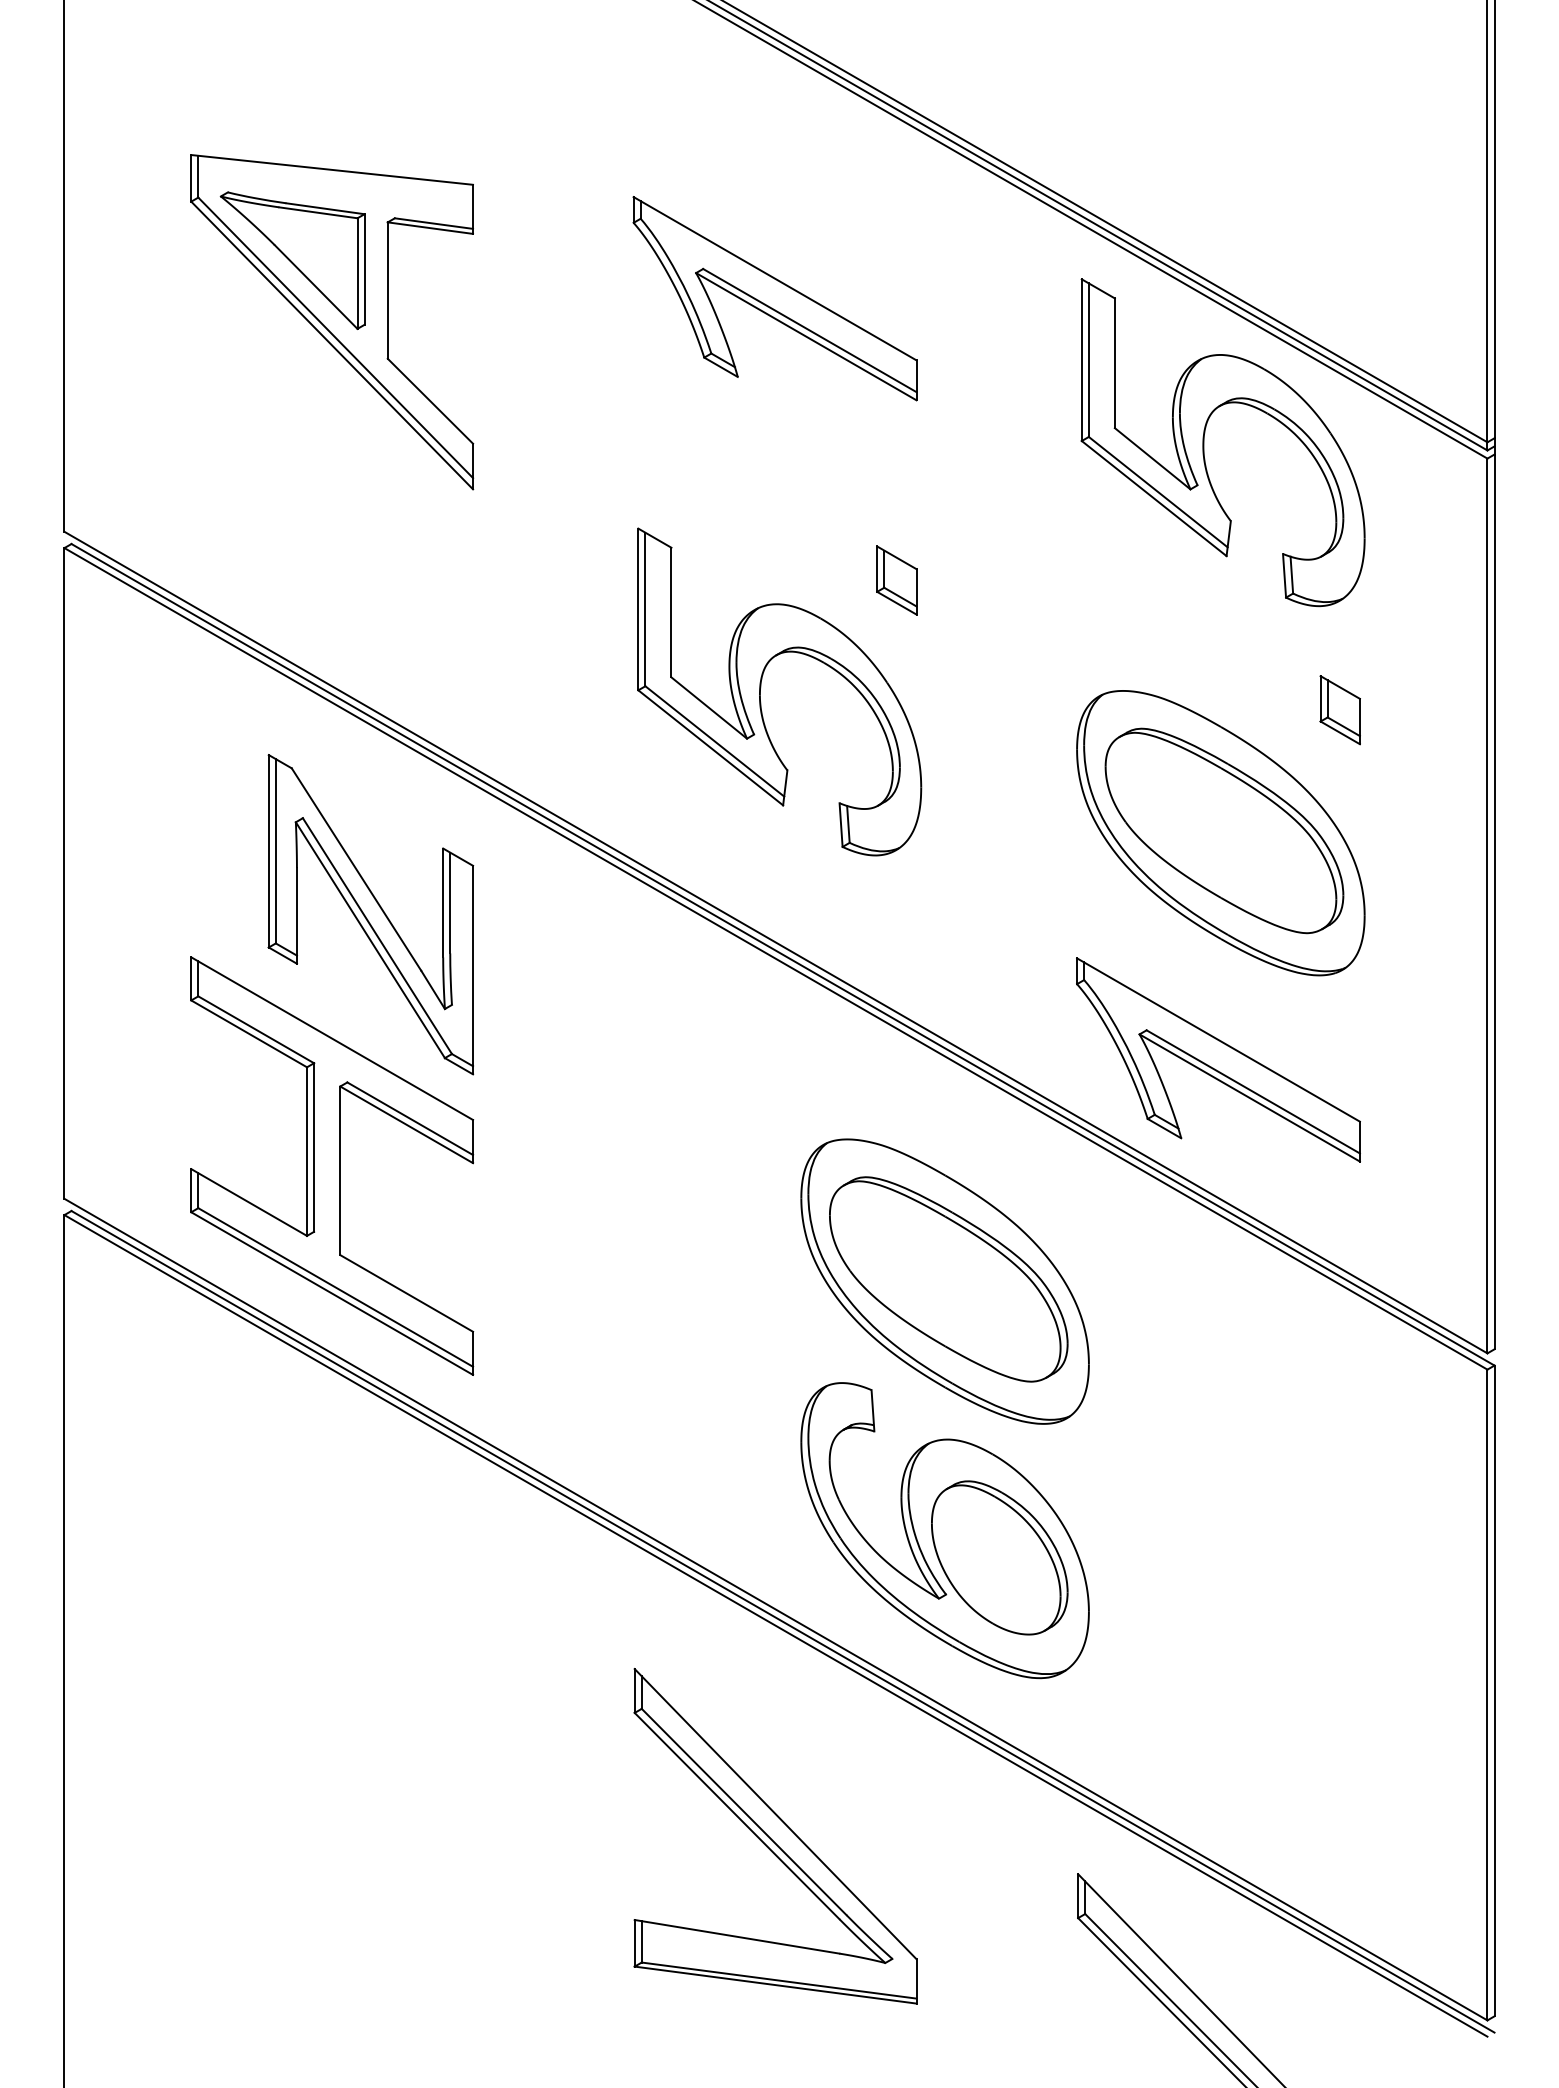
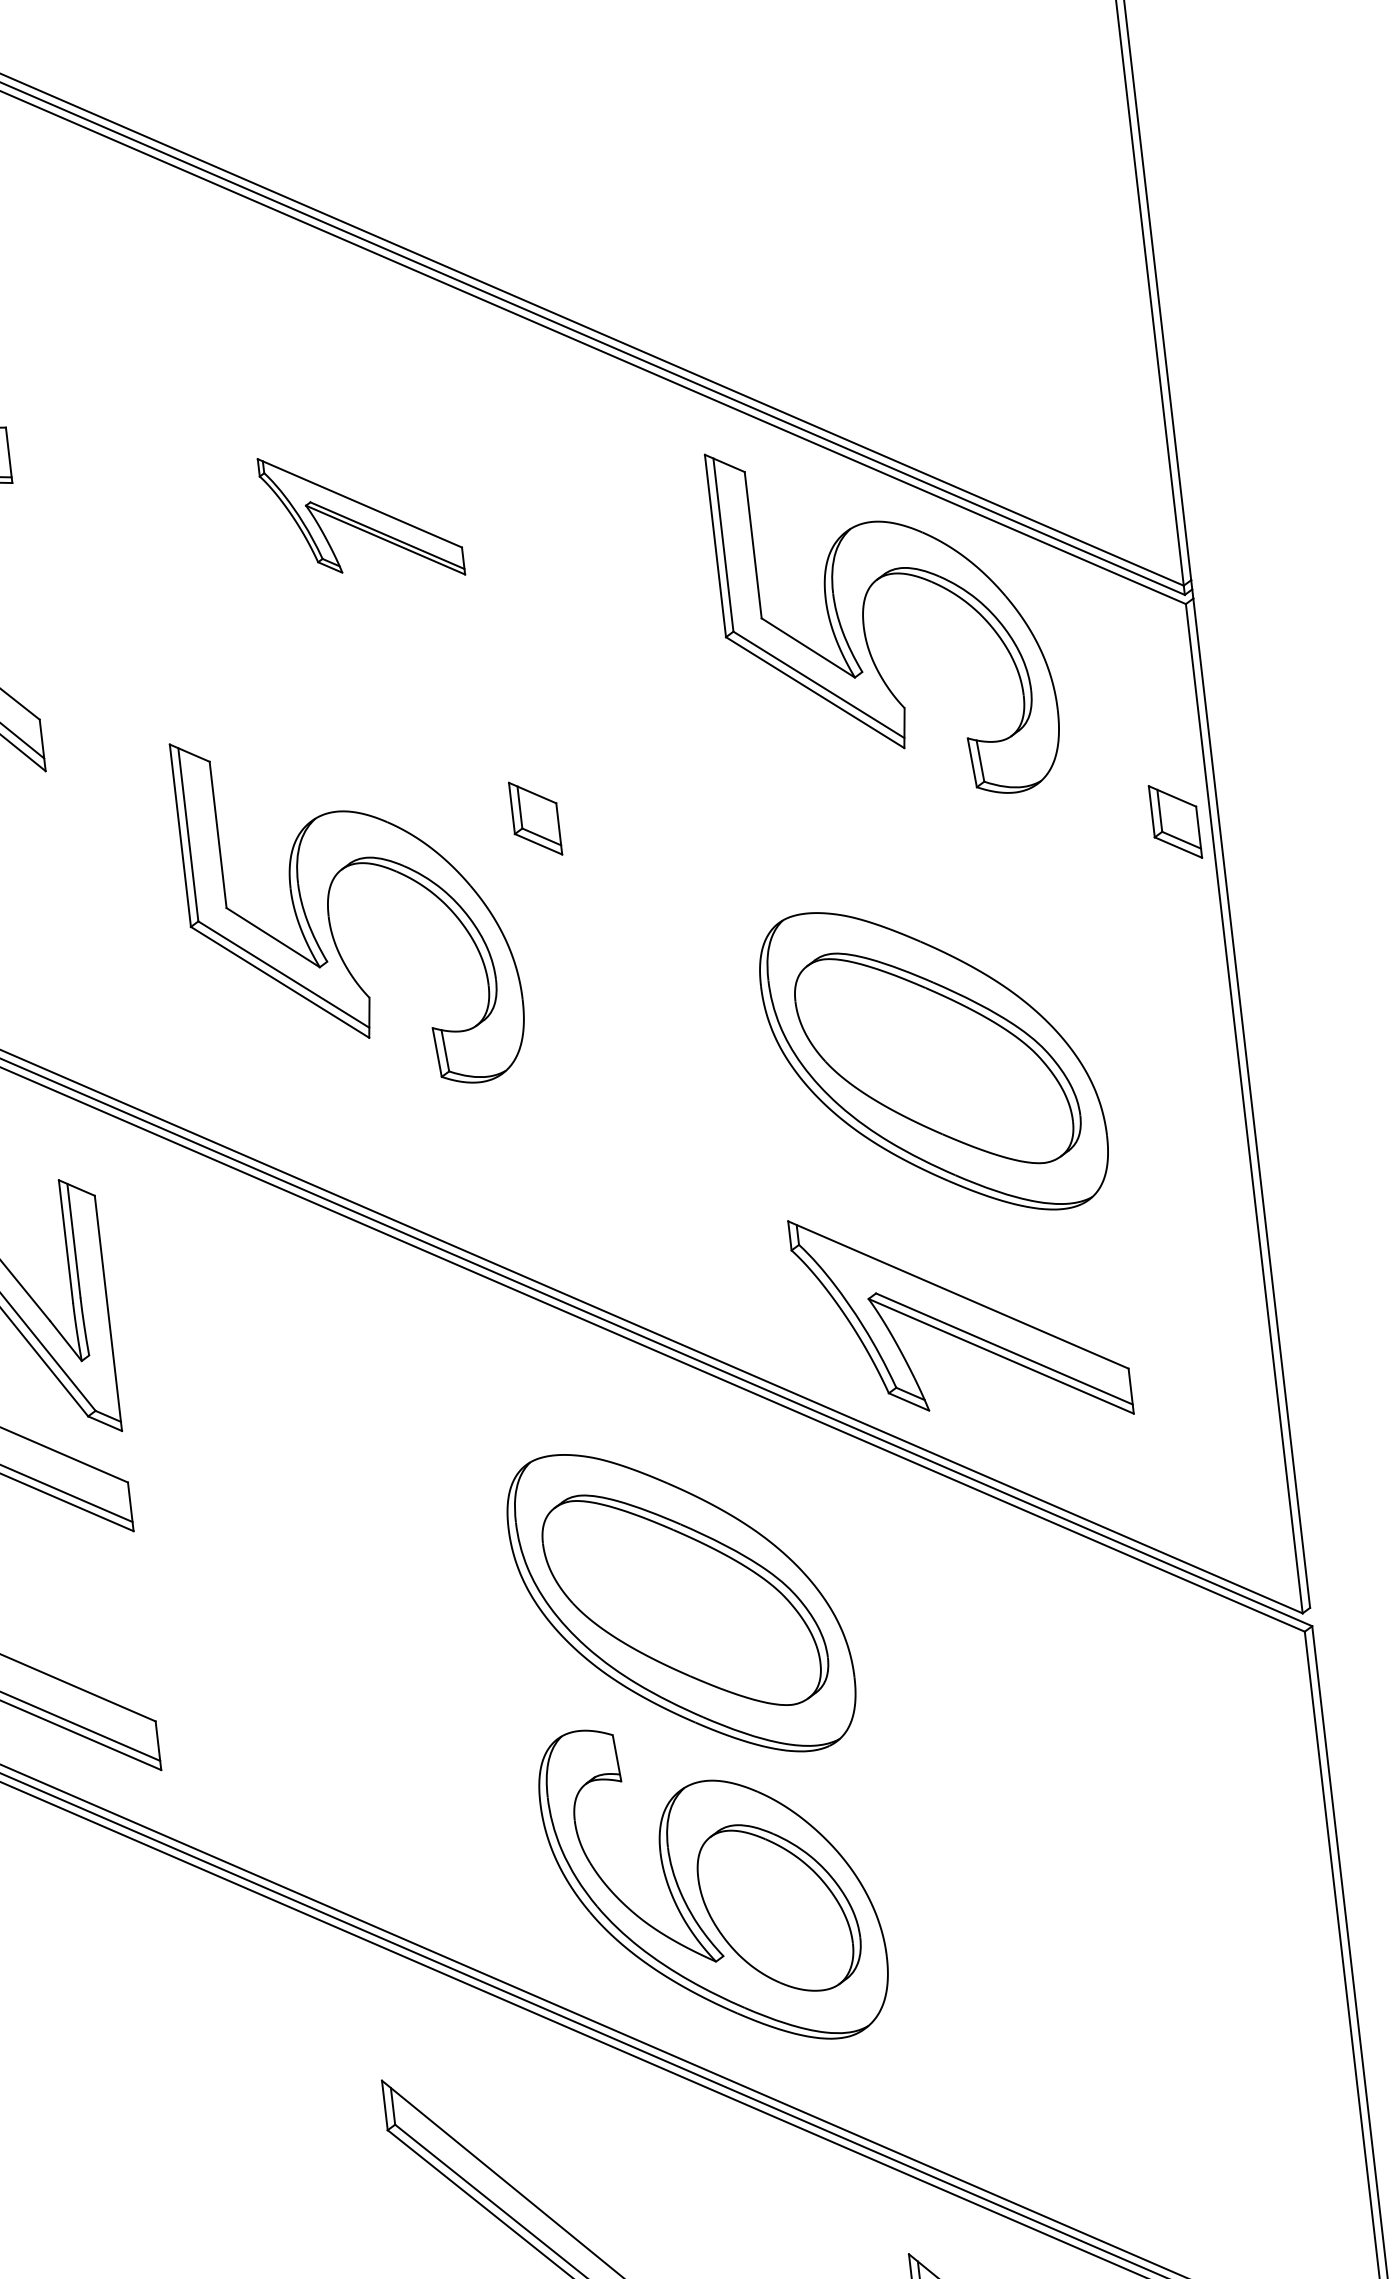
part: (774, 298) -> (360, 516), size x0.6
part: (761, 687) -> (329, 907), moved
part: (1339, 710) -> (1174, 822), moved

